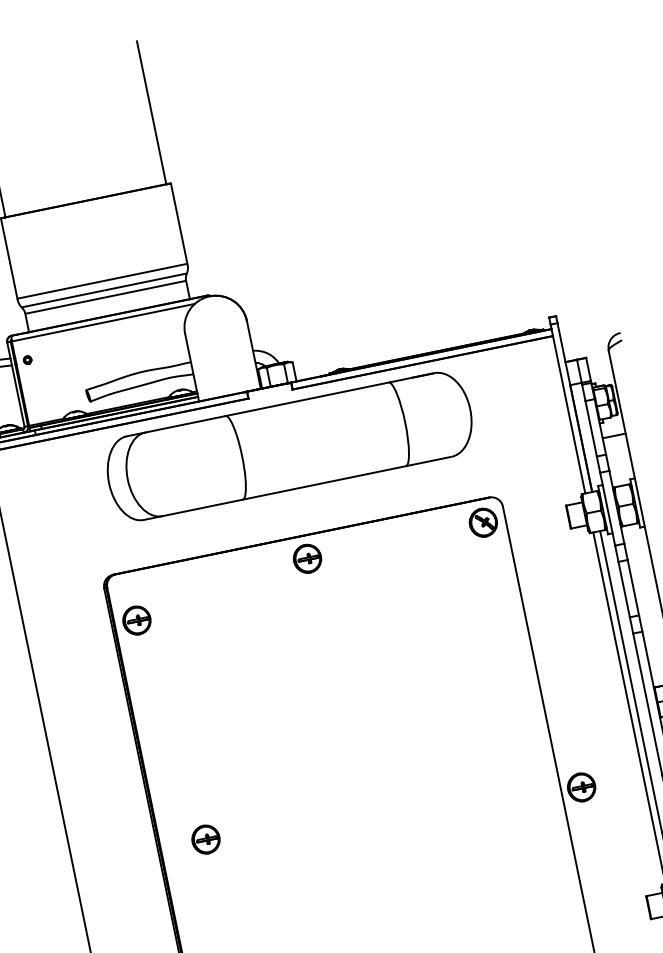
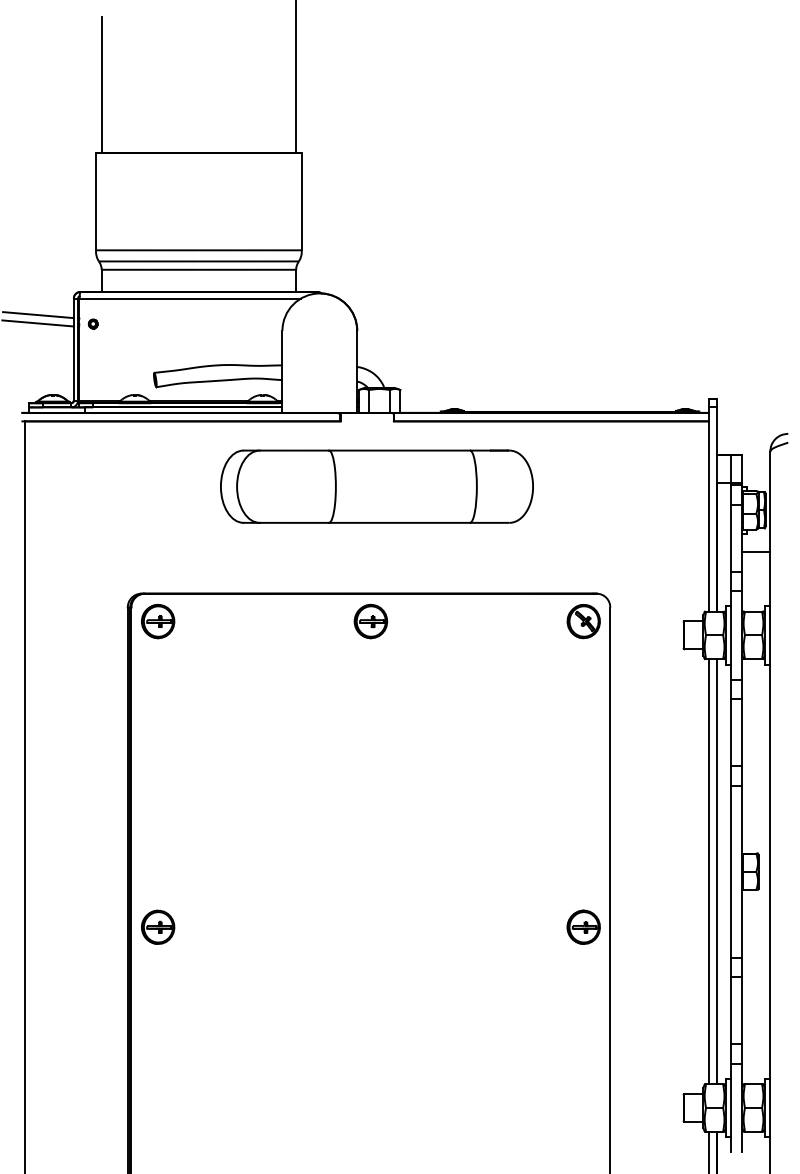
part: (289, 446) -> (376, 486), size x0.71
part: (137, 620) -> (158, 621), moved
part: (581, 786) -> (583, 926), moved
part: (206, 838) -> (158, 926), moved

